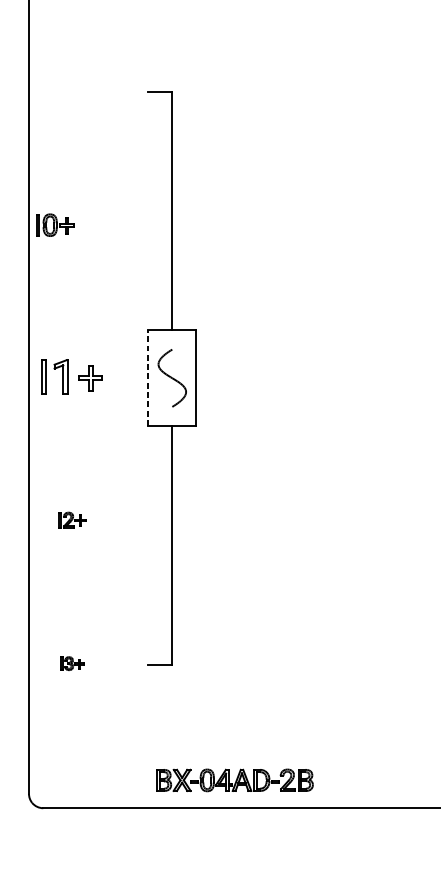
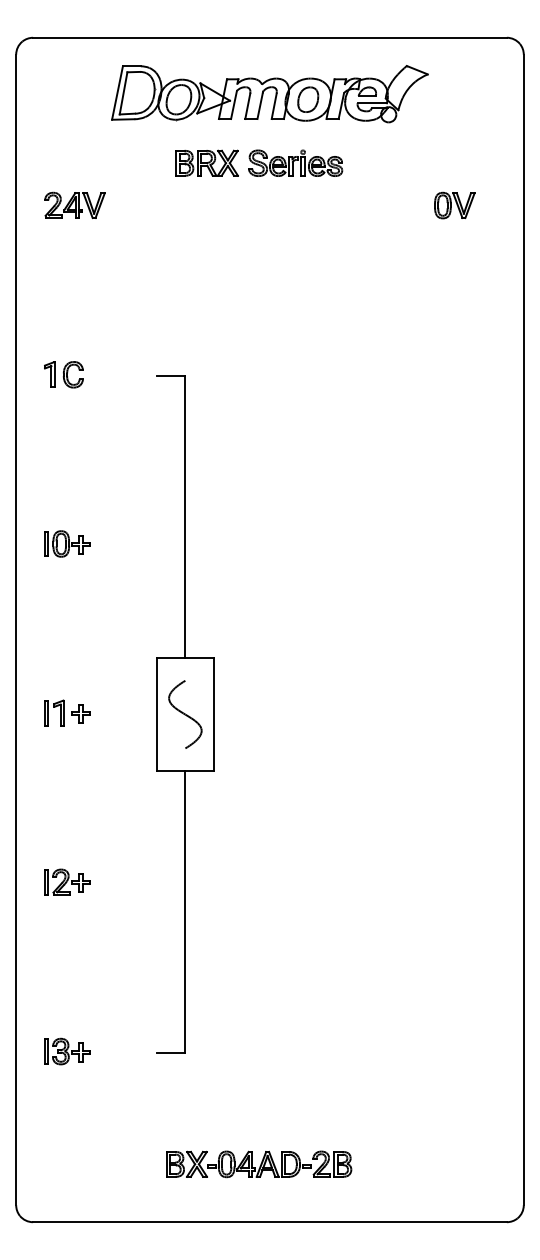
part: (69, 90) -> (63, 374), added
part: (55, 224) -> (67, 543), moved
part: (72, 376) -> (67, 712), size x0.62
line: (148, 378) -> (157, 714), dashed -> solid
part: (72, 519) -> (67, 881), size x1.43
part: (72, 663) -> (67, 1051), size x1.67
part: (235, 780) -> (259, 1164), moved

